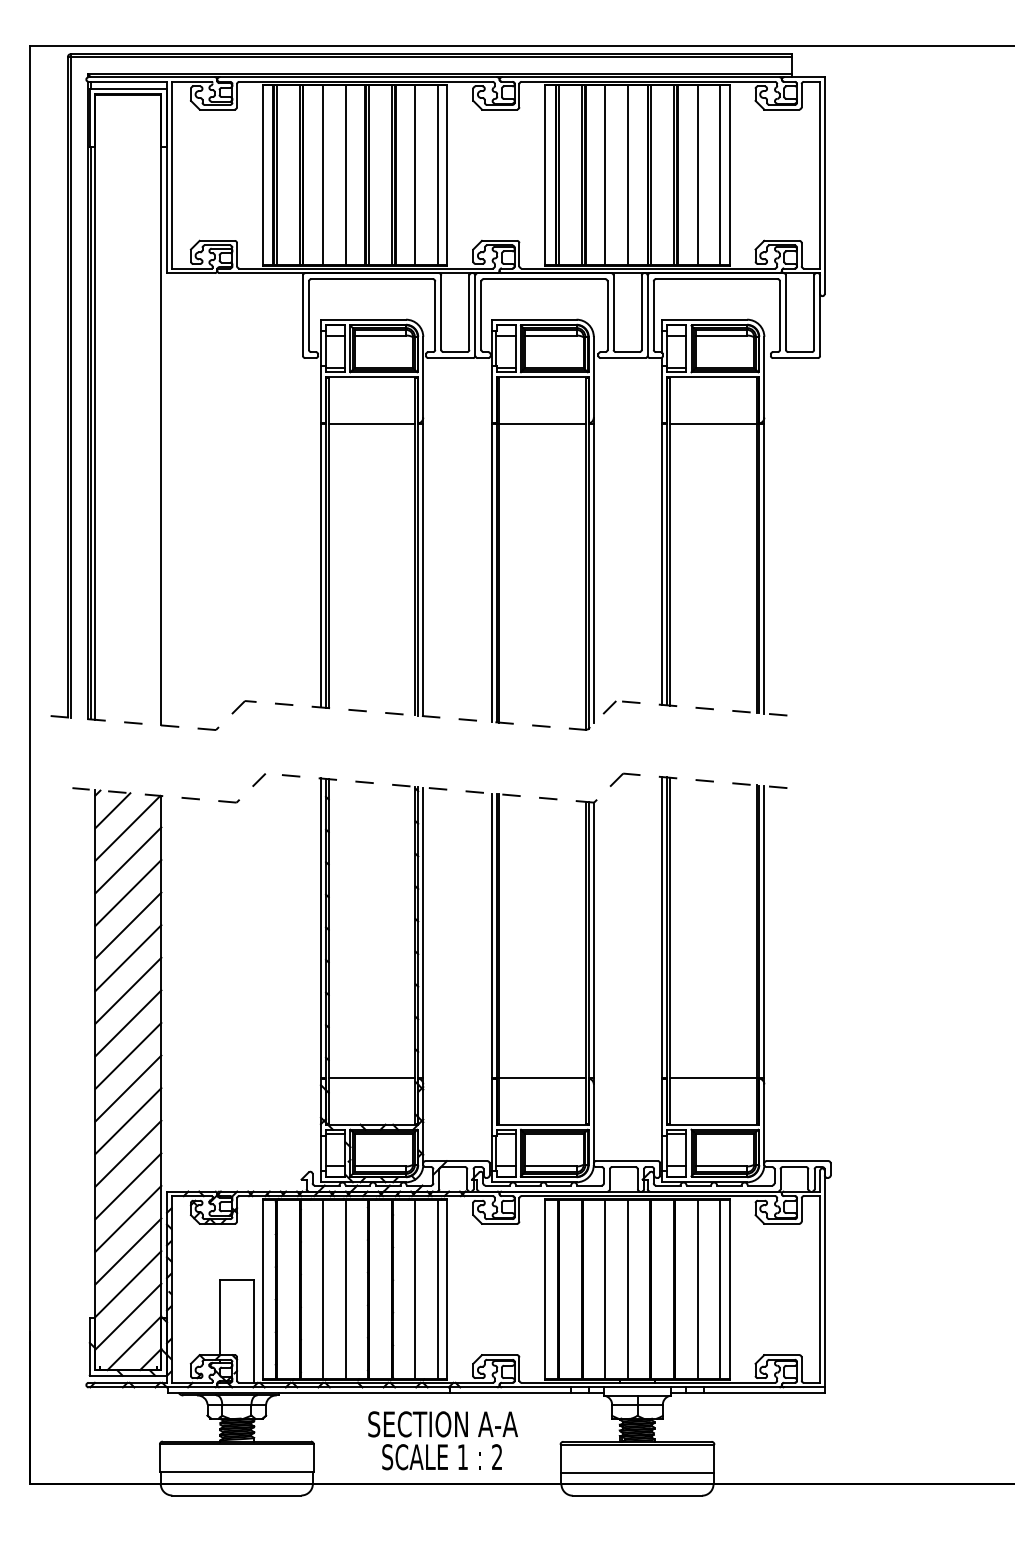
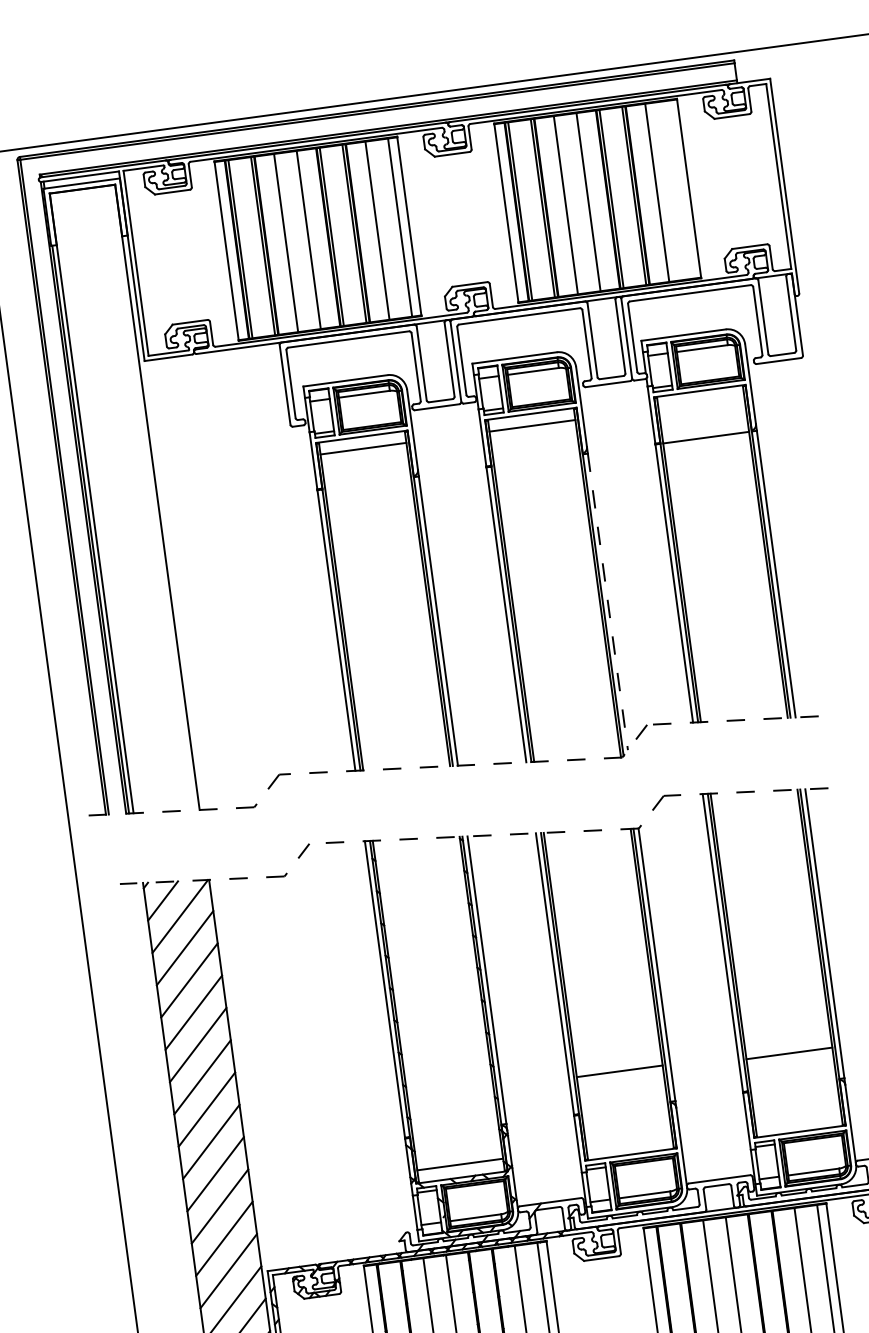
line: (720, 175) -> (680, 190), removed
line: (371, 424) -> (362, 448), moved
line: (542, 424) -> (532, 426), moved
line: (593, 573) -> (607, 601), solid -> dashed
line: (371, 1077) -> (459, 1164), moved
line: (542, 1077) -> (619, 1071), moved
line: (712, 1077) -> (788, 1053), moved

